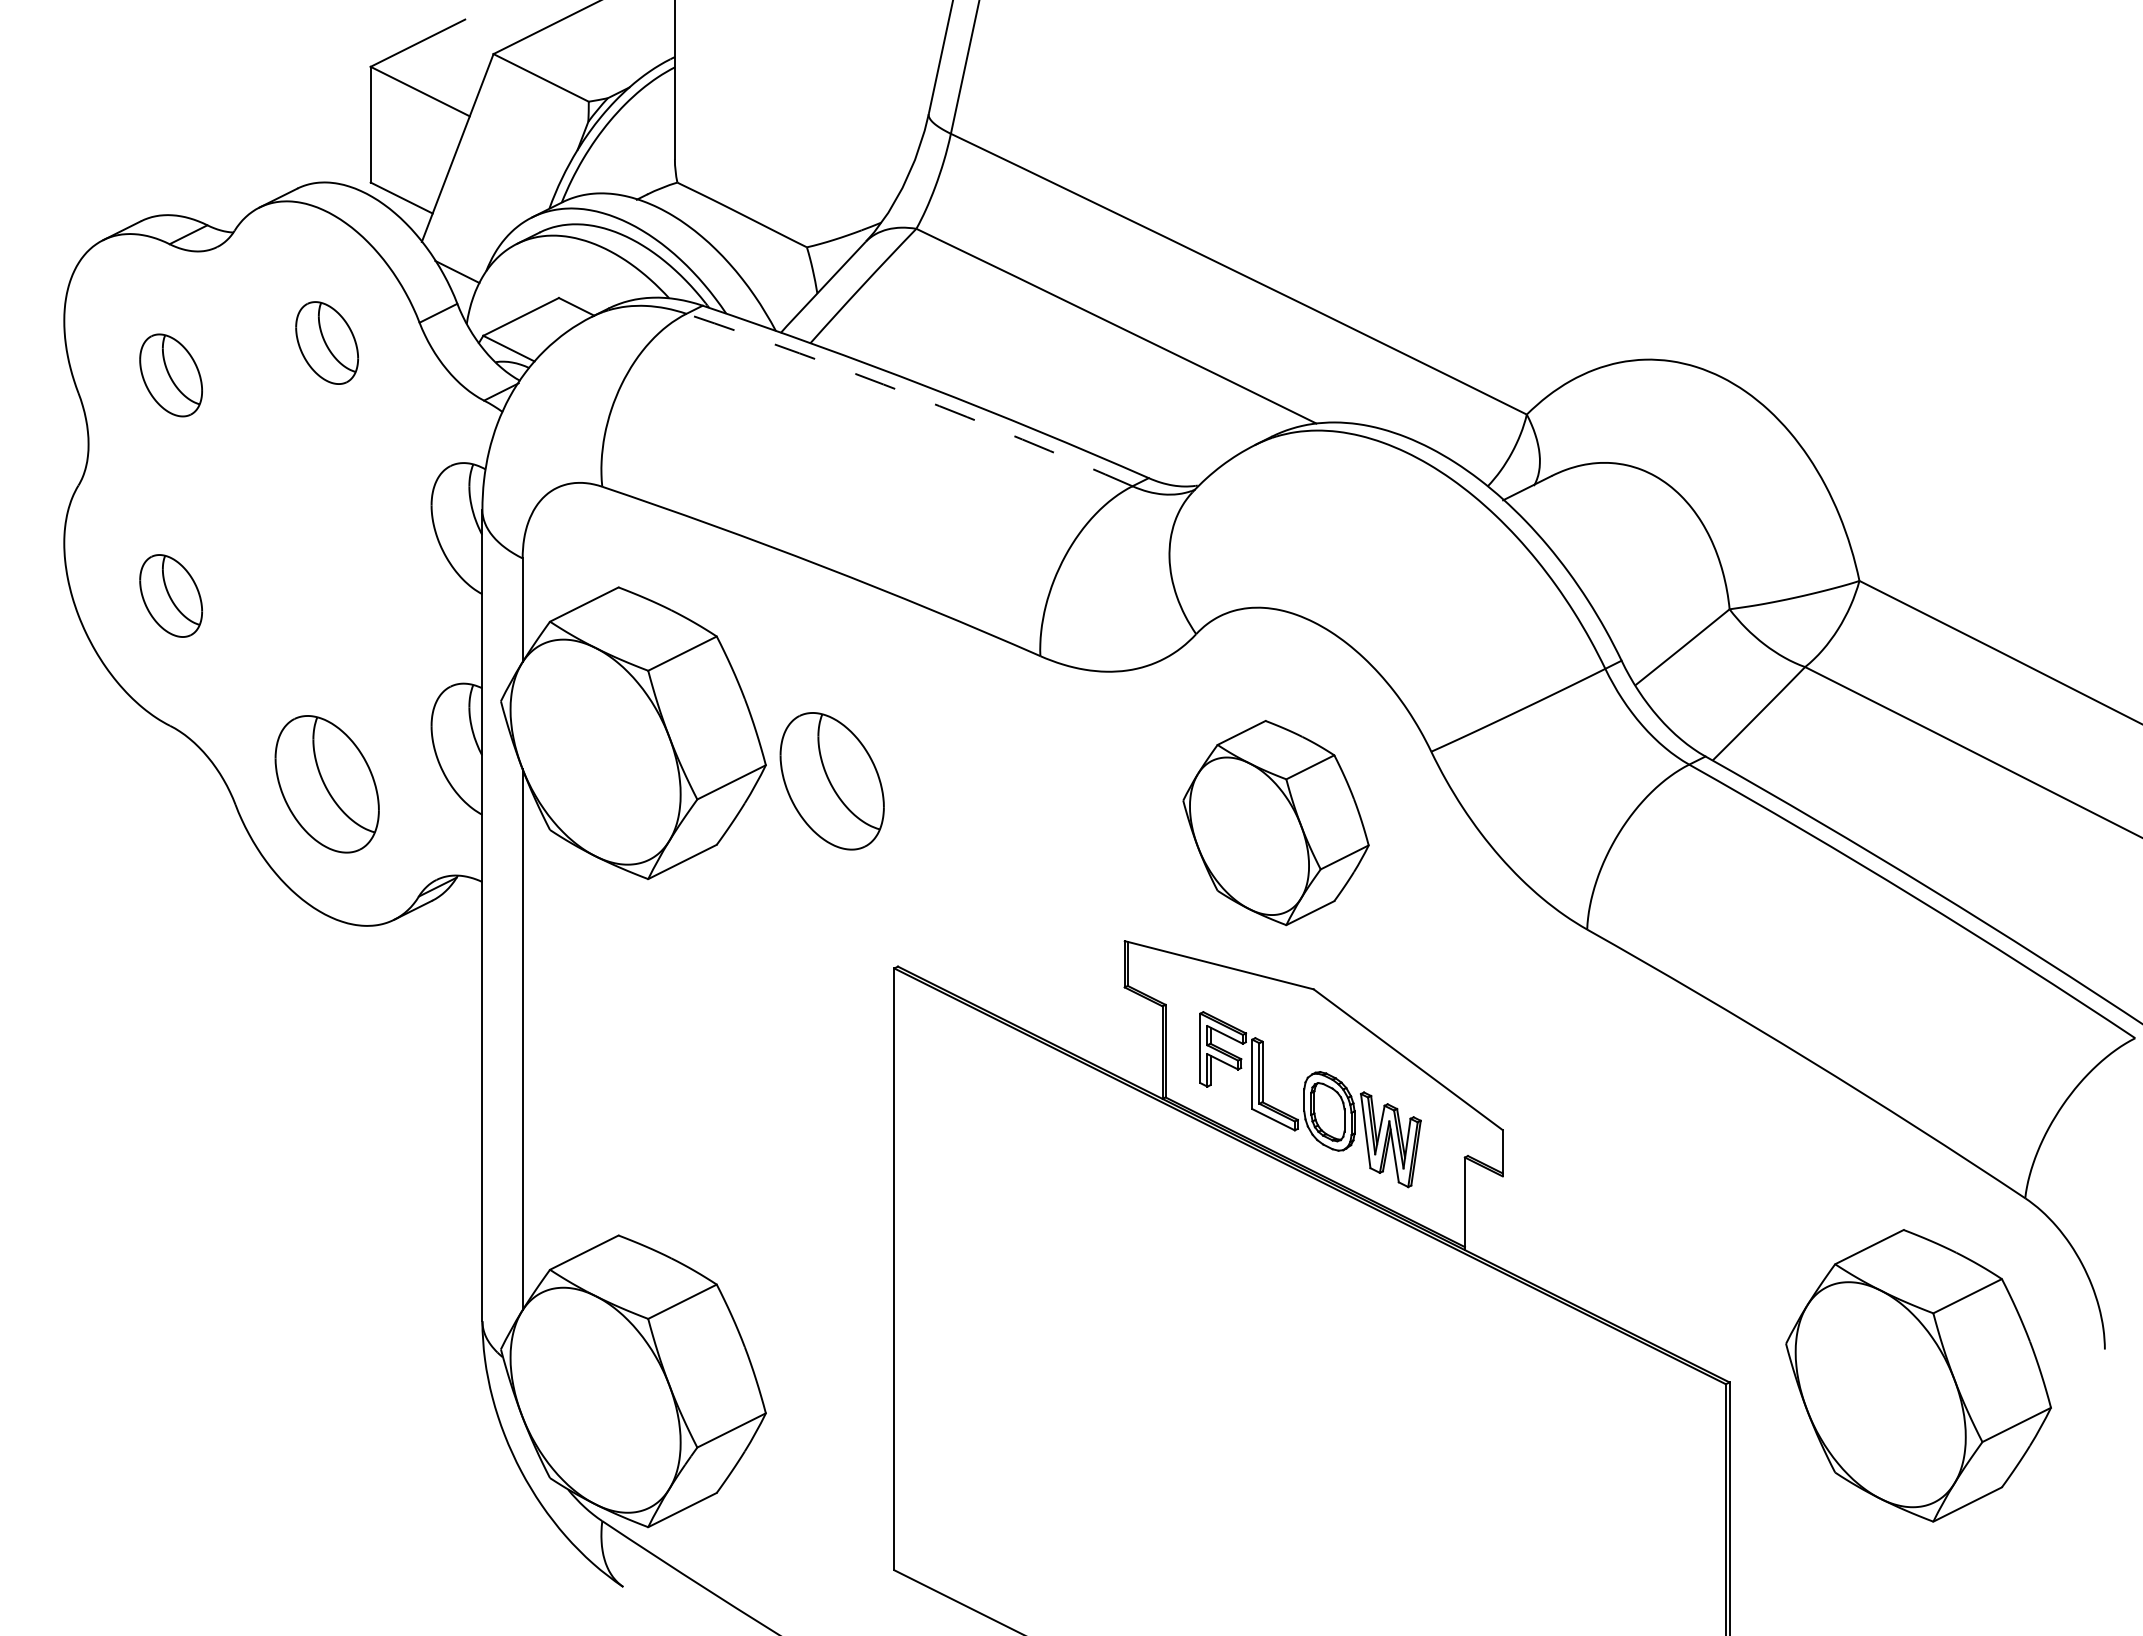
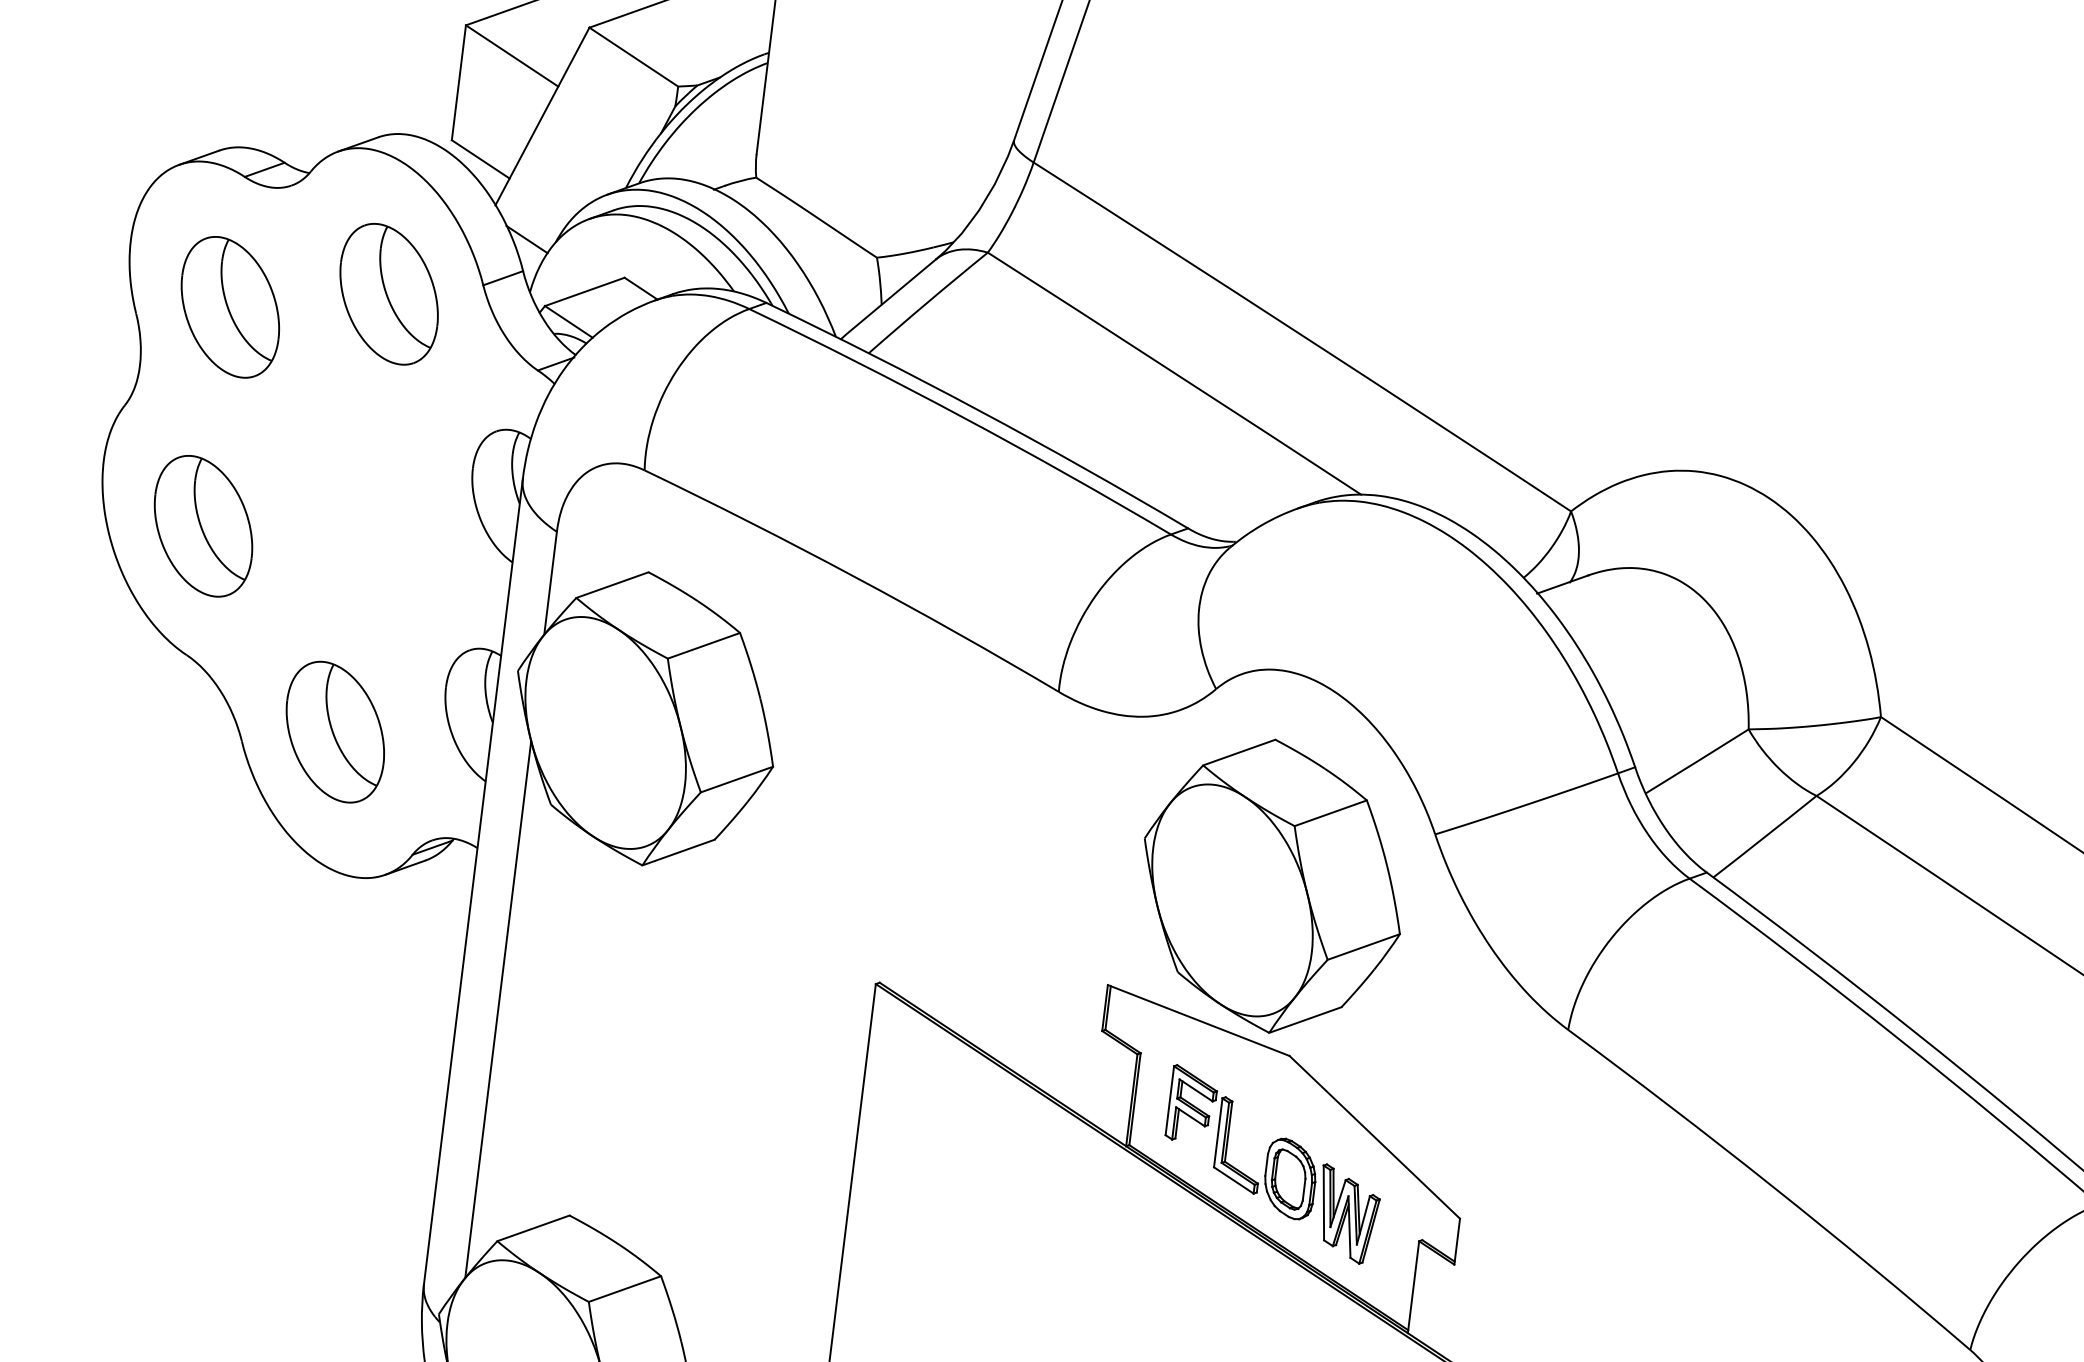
part: (326, 342) -> (388, 293), size x1.67
part: (170, 375) -> (229, 307), size x1.67
arc: (911, 395) -> (962, 417), dashed -> solid
part: (170, 595) -> (202, 525), size x1.67
part: (831, 781) -> (836, 790), removed
part: (1275, 822) -> (1271, 885), size x1.43

